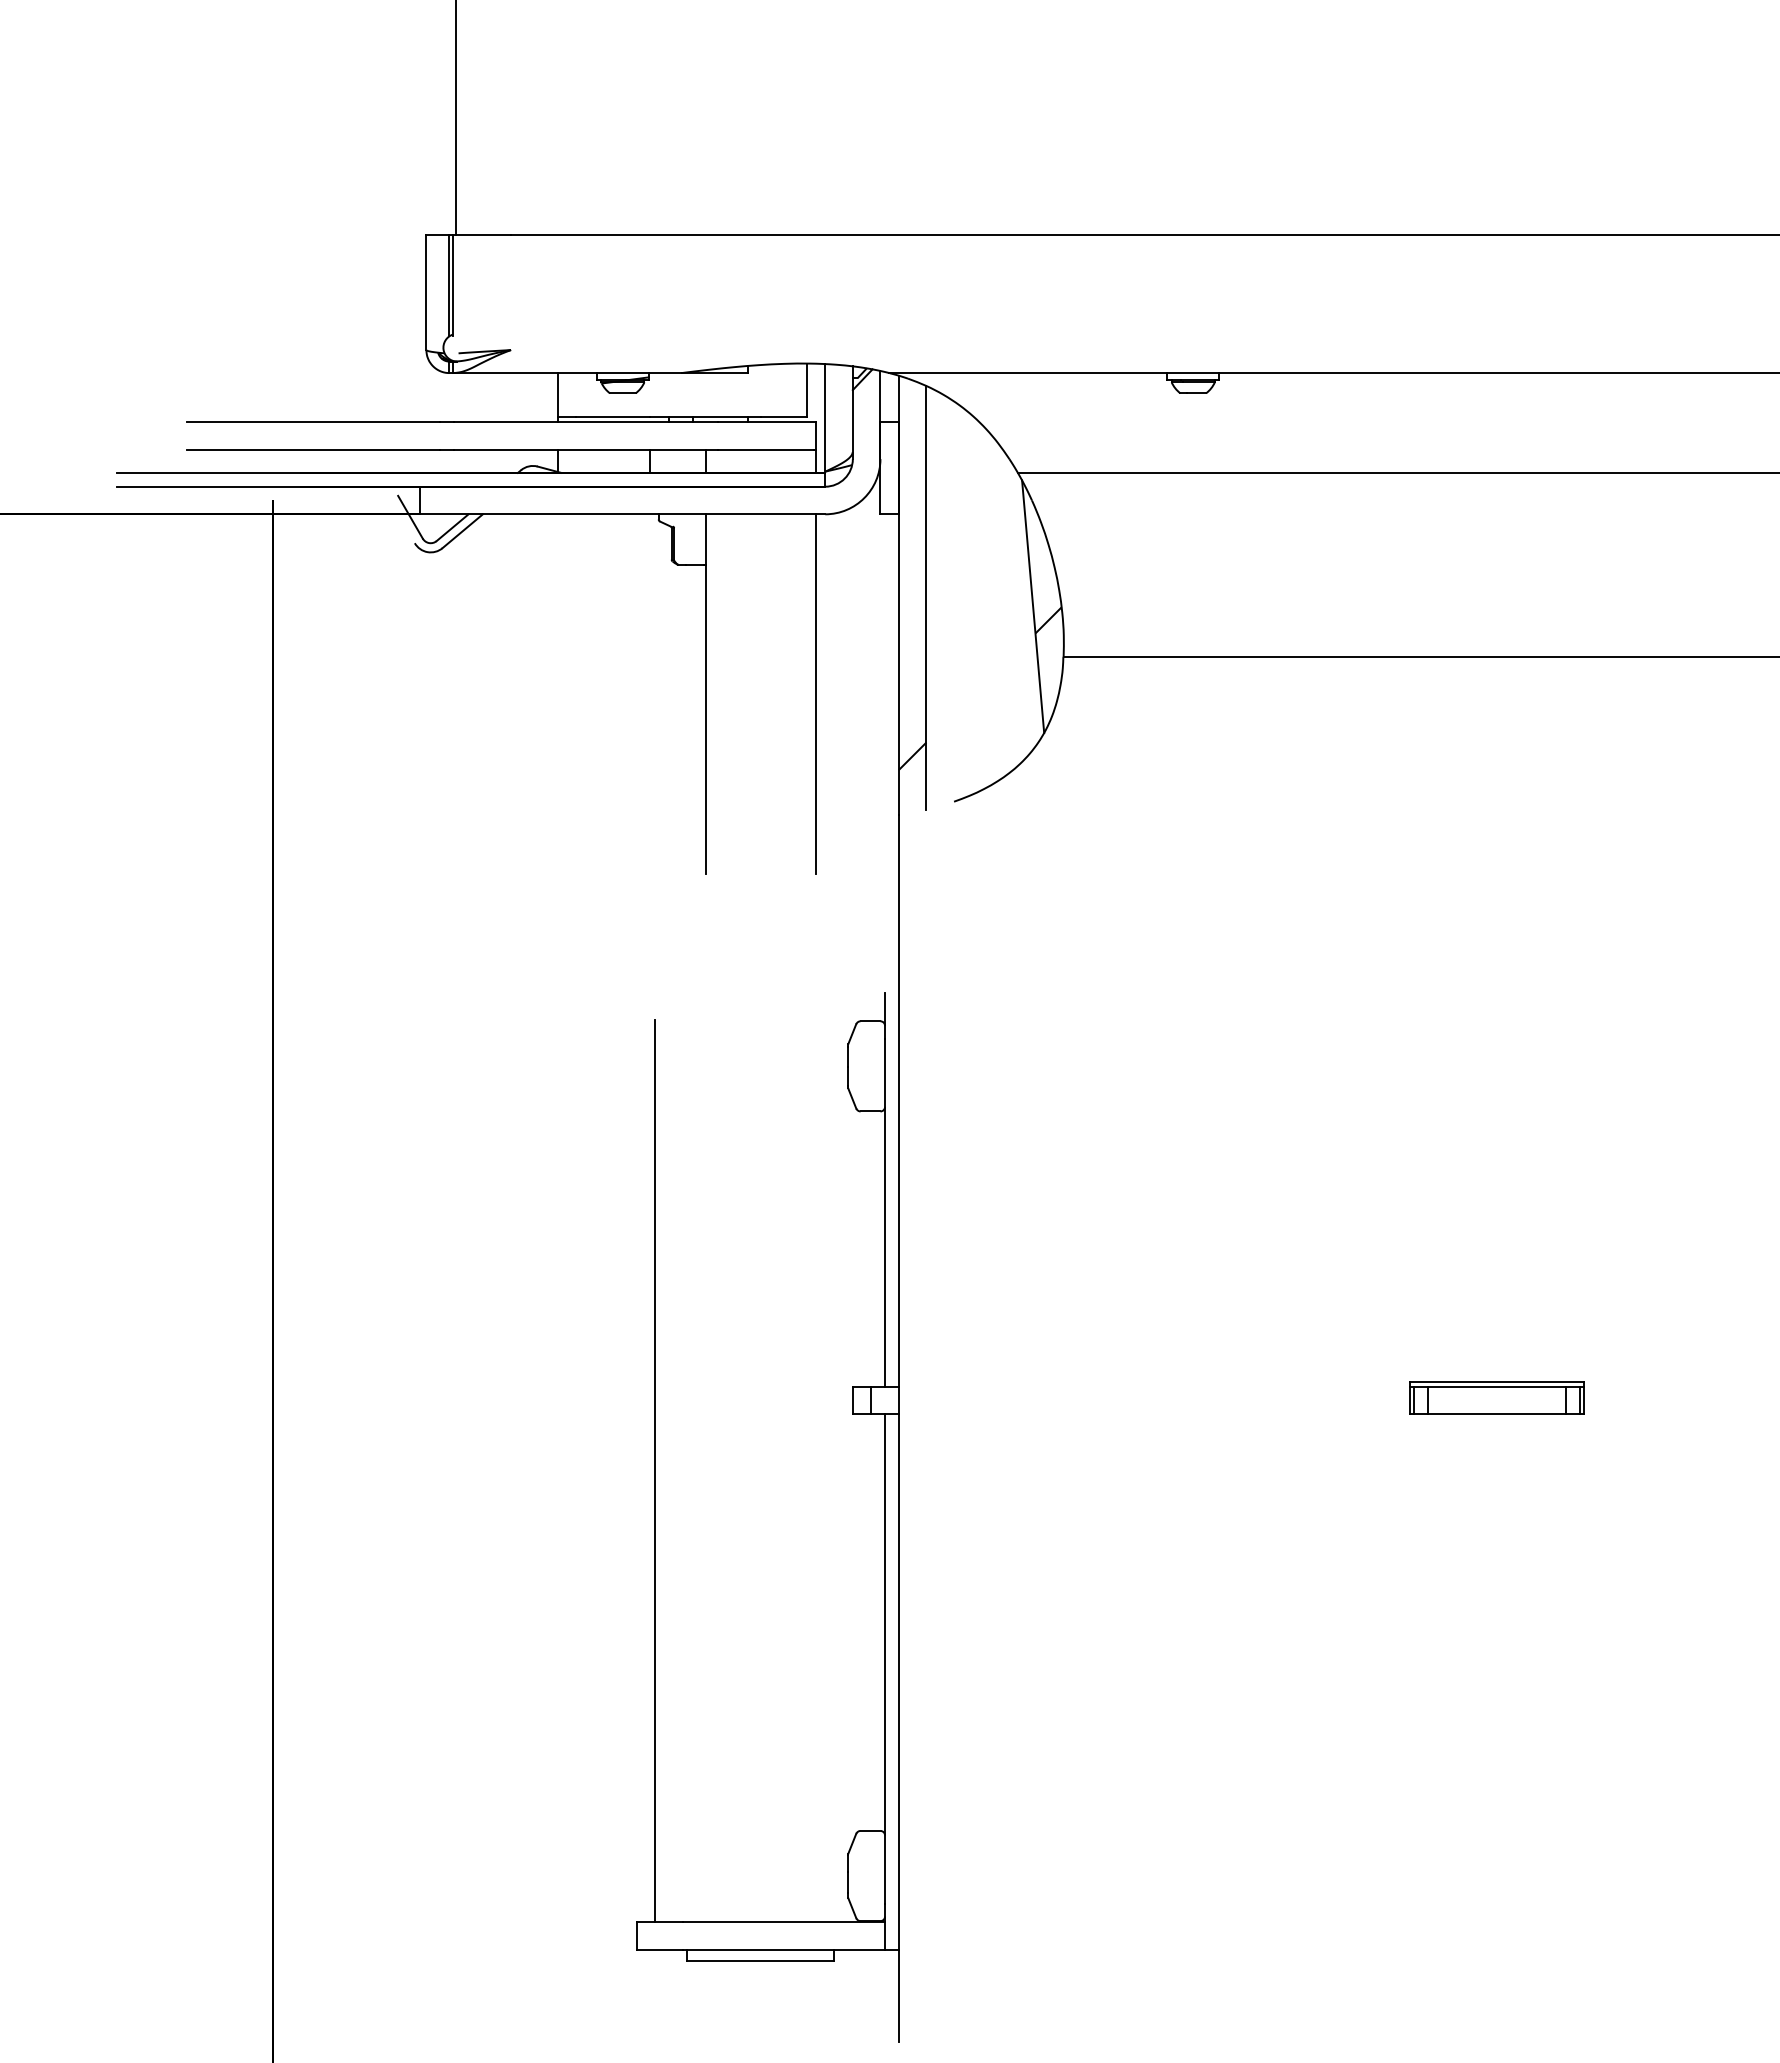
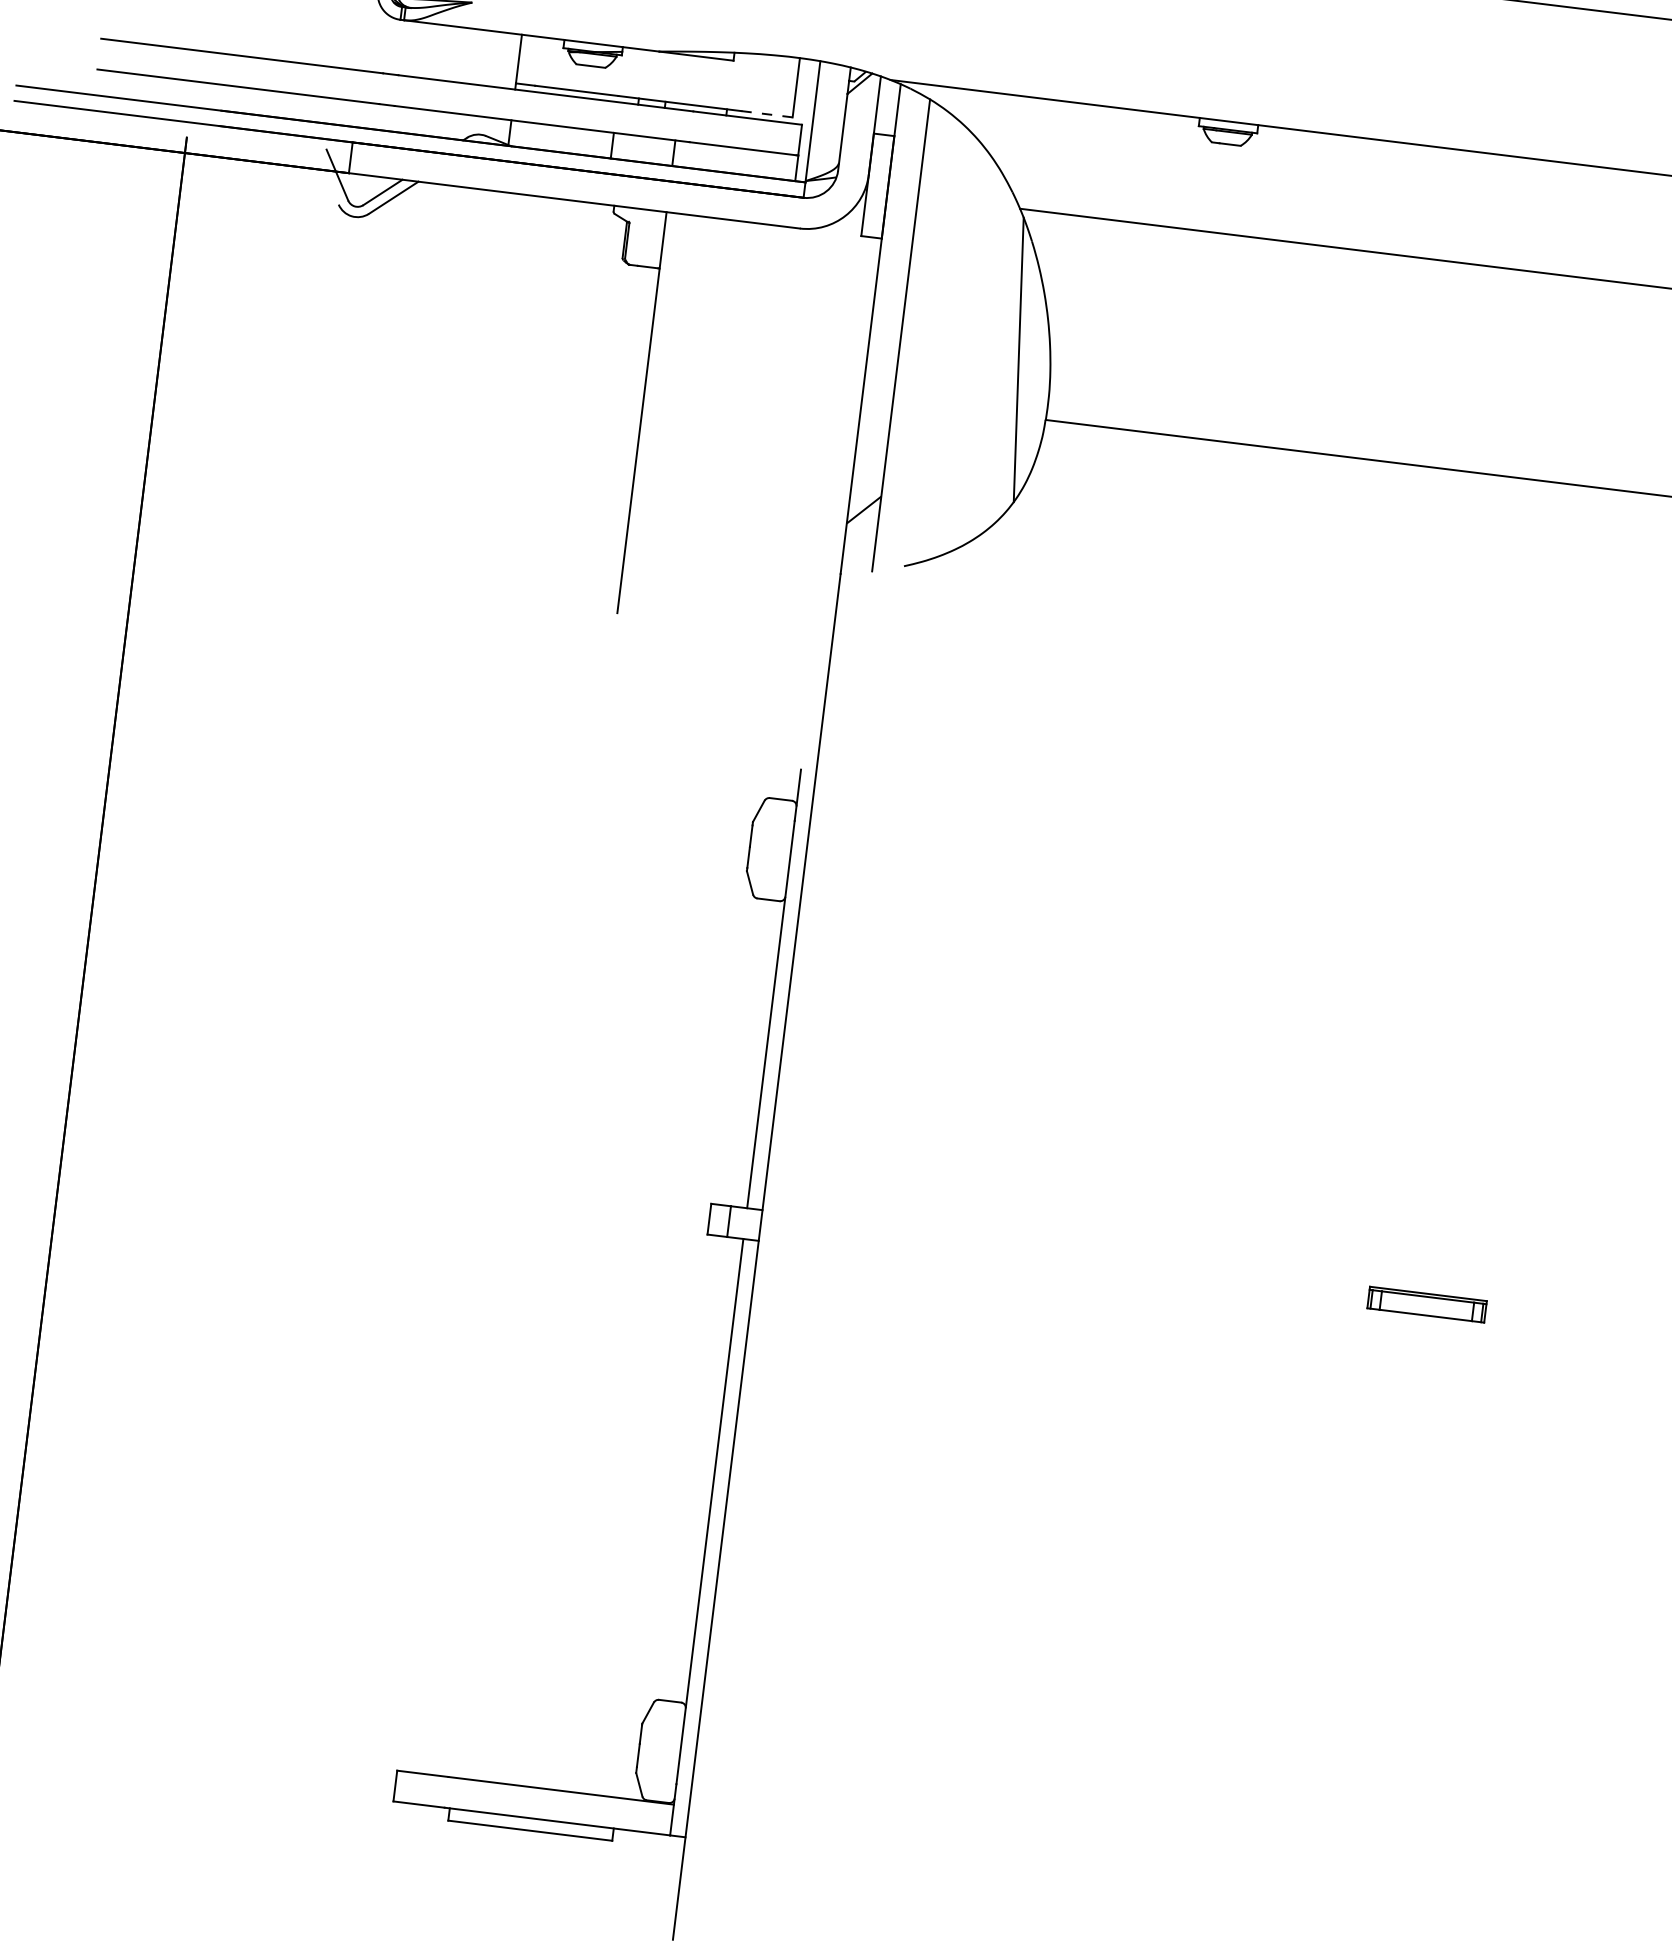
line: (783, 416) -> (766, 113), solid -> dashed
hatch: (1048, 620) -> (1033, 377), removed
line: (816, 694) -> (765, 428), removed
part: (1496, 1397) -> (1426, 1304), size x0.6
line: (655, 1471) -> (479, 1271), removed

